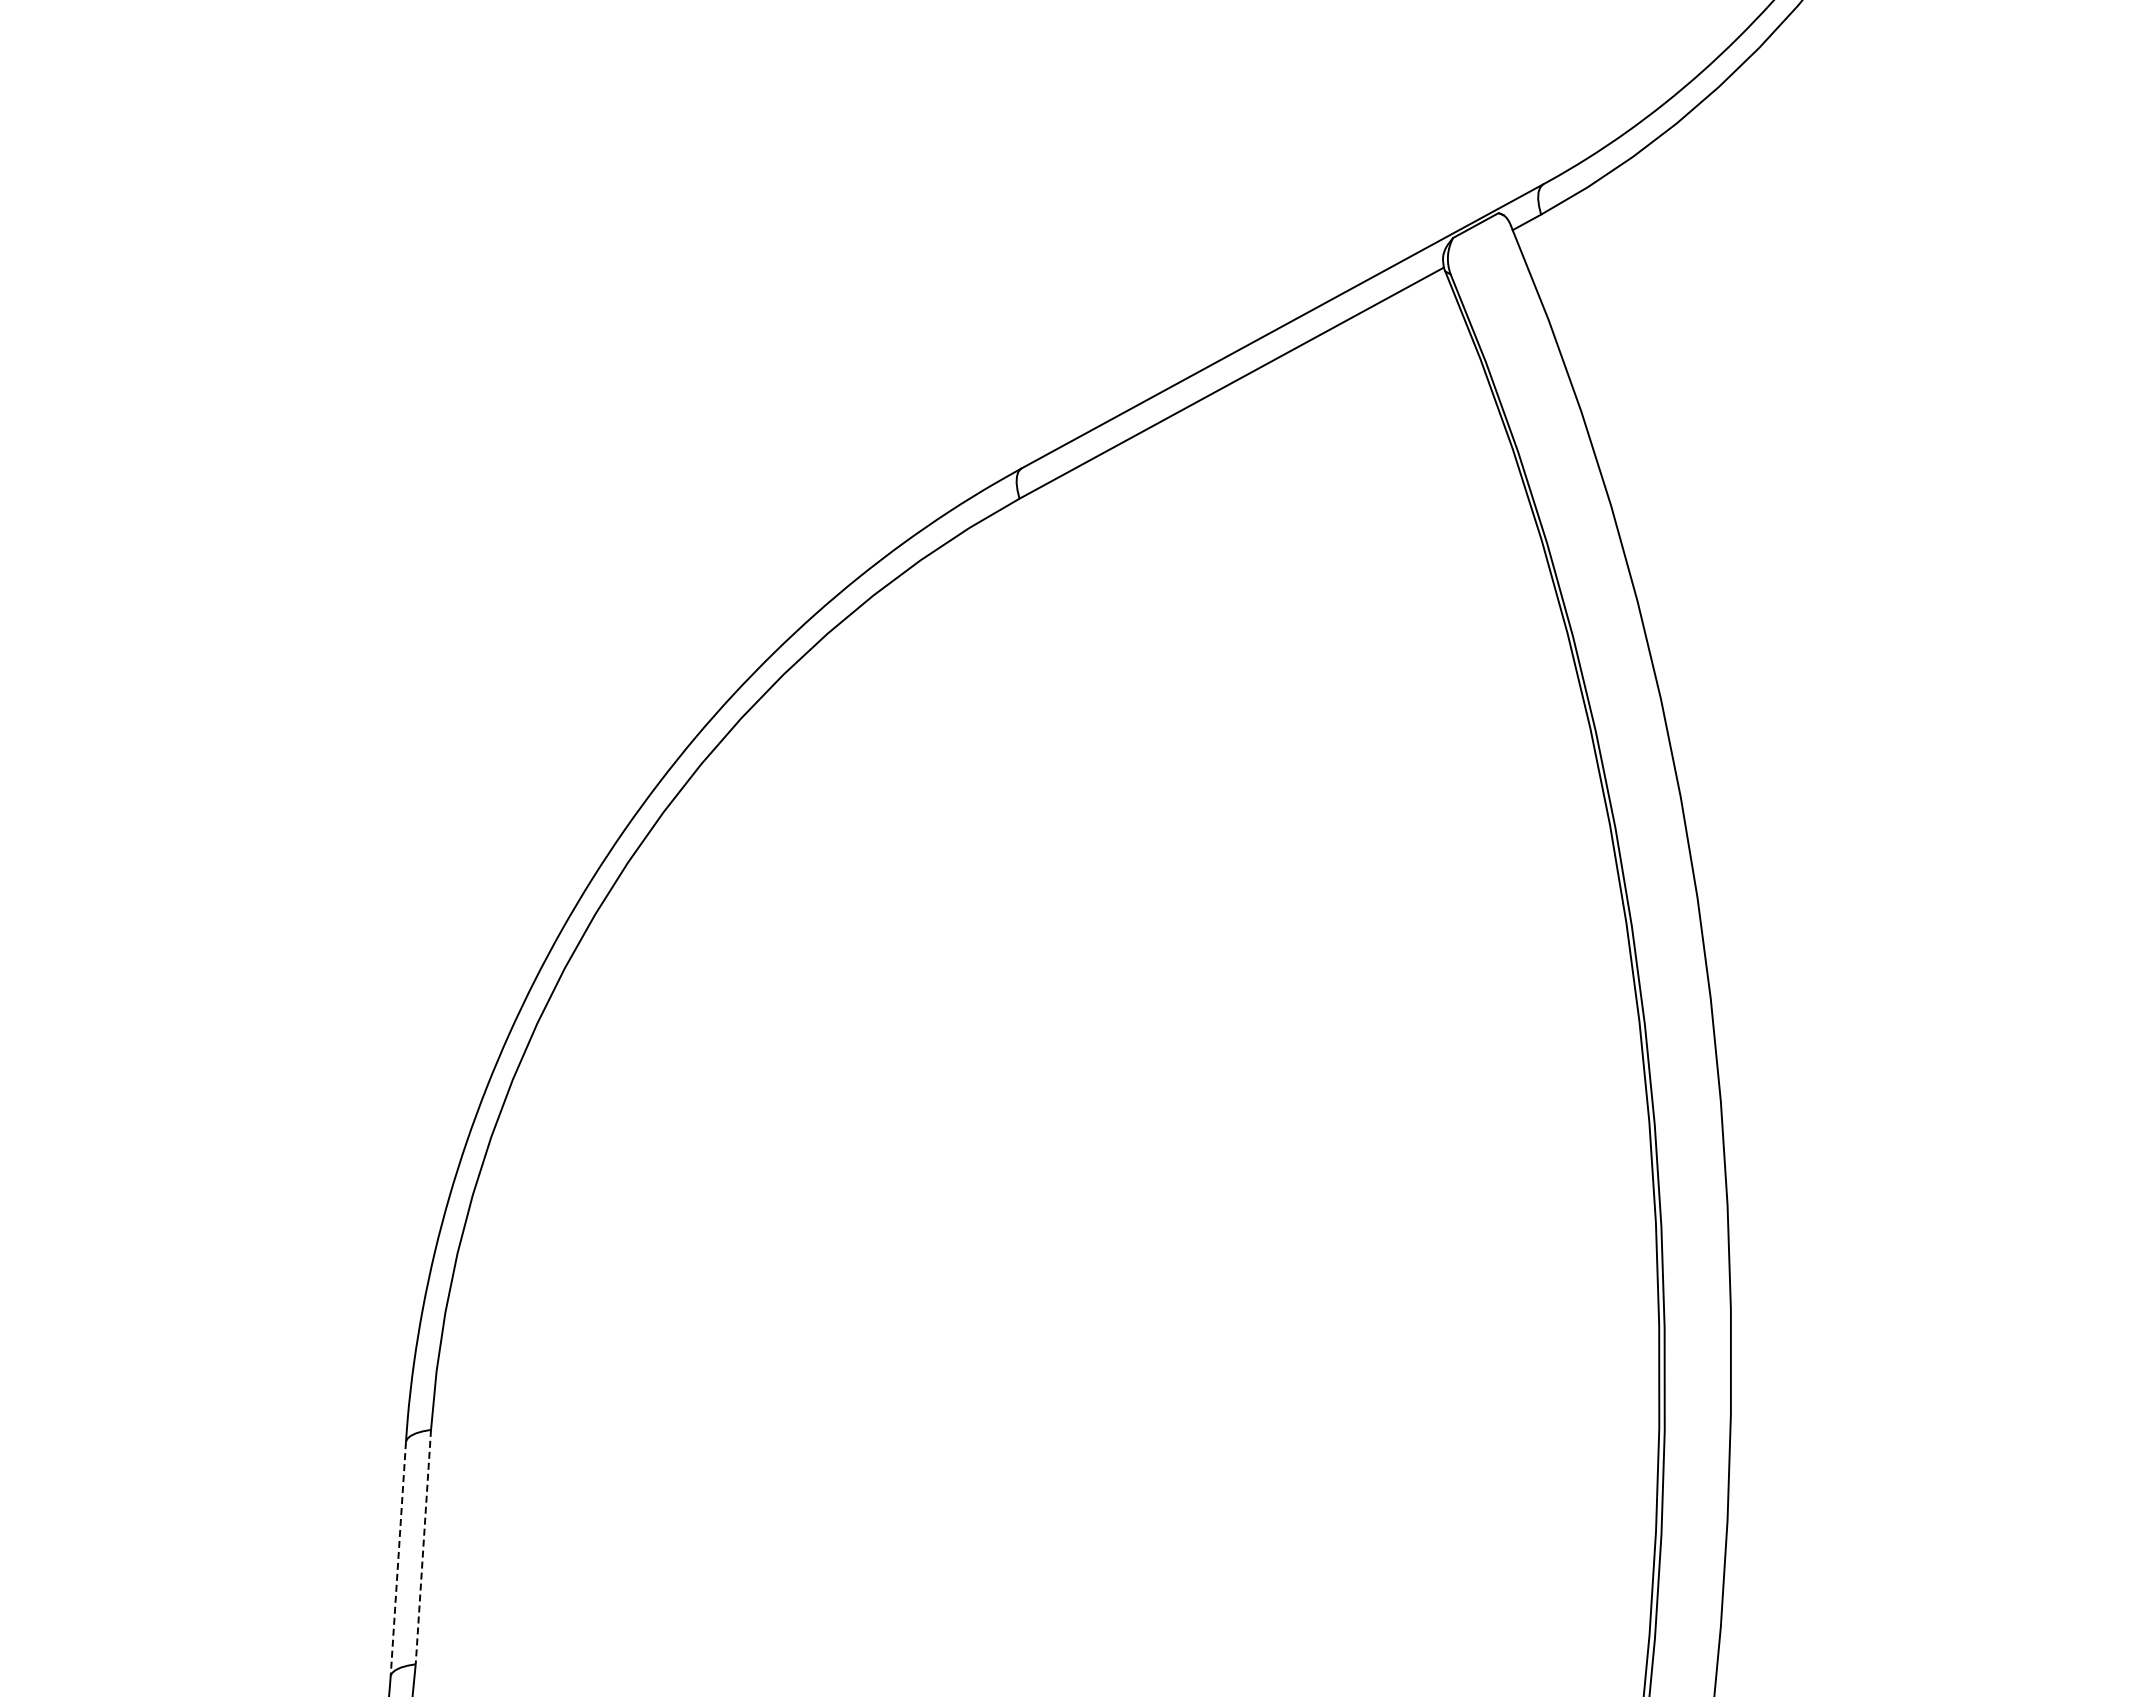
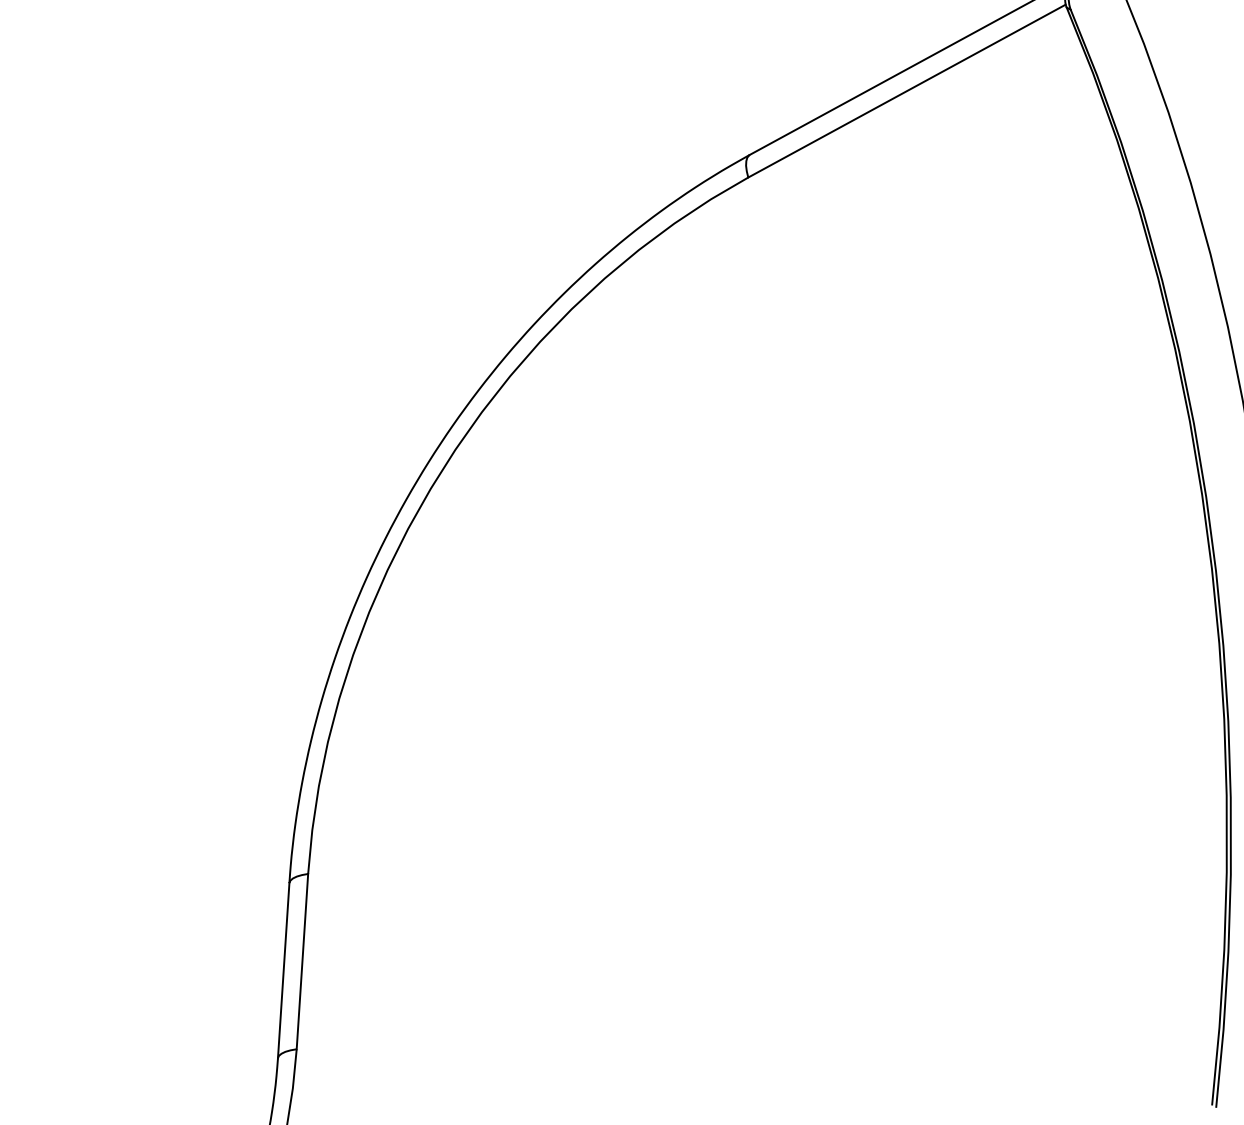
line: (423, 1547) -> (302, 961), dashed -> solid
line: (398, 1559) -> (283, 970), dashed -> solid

